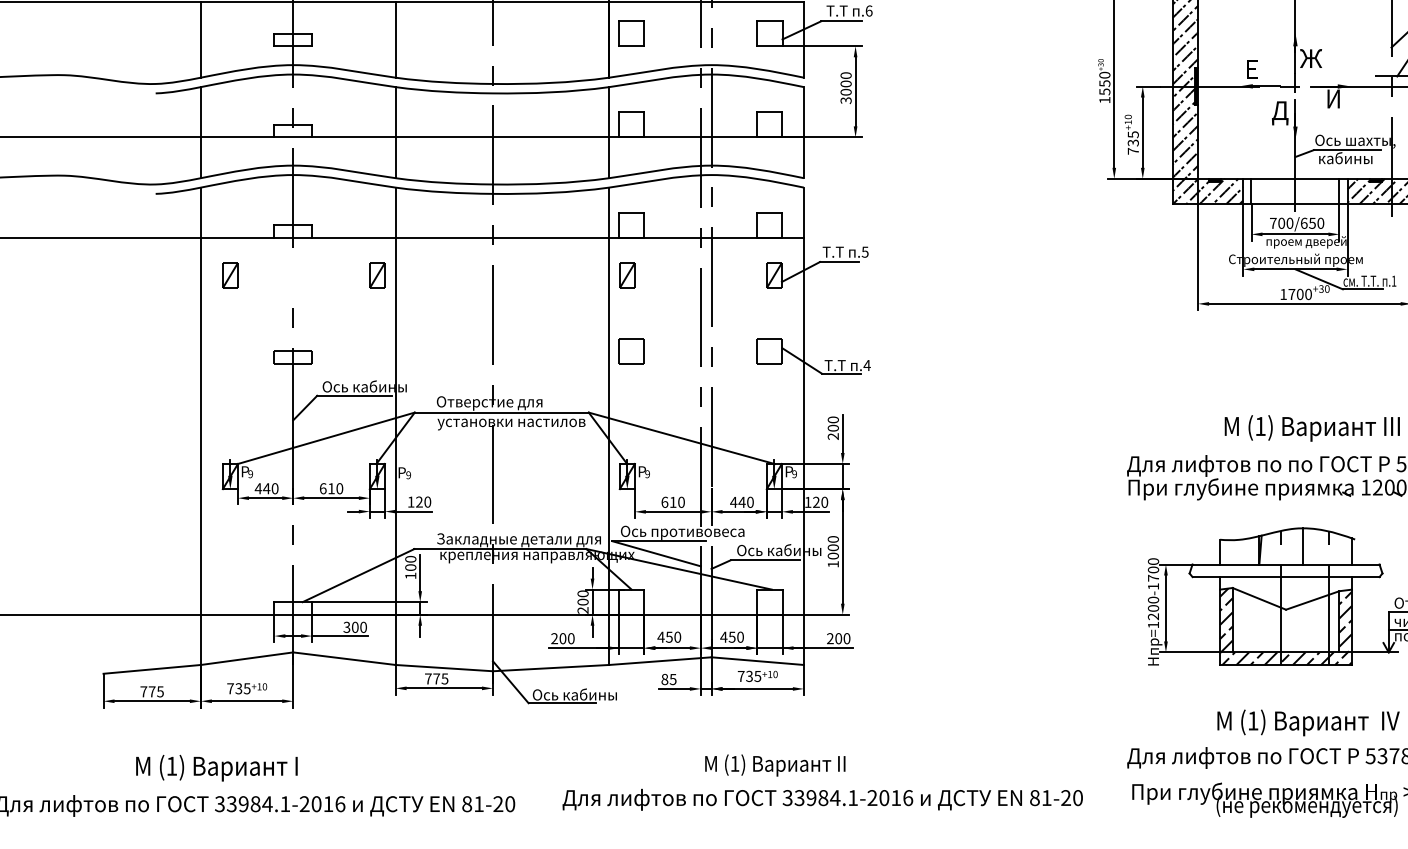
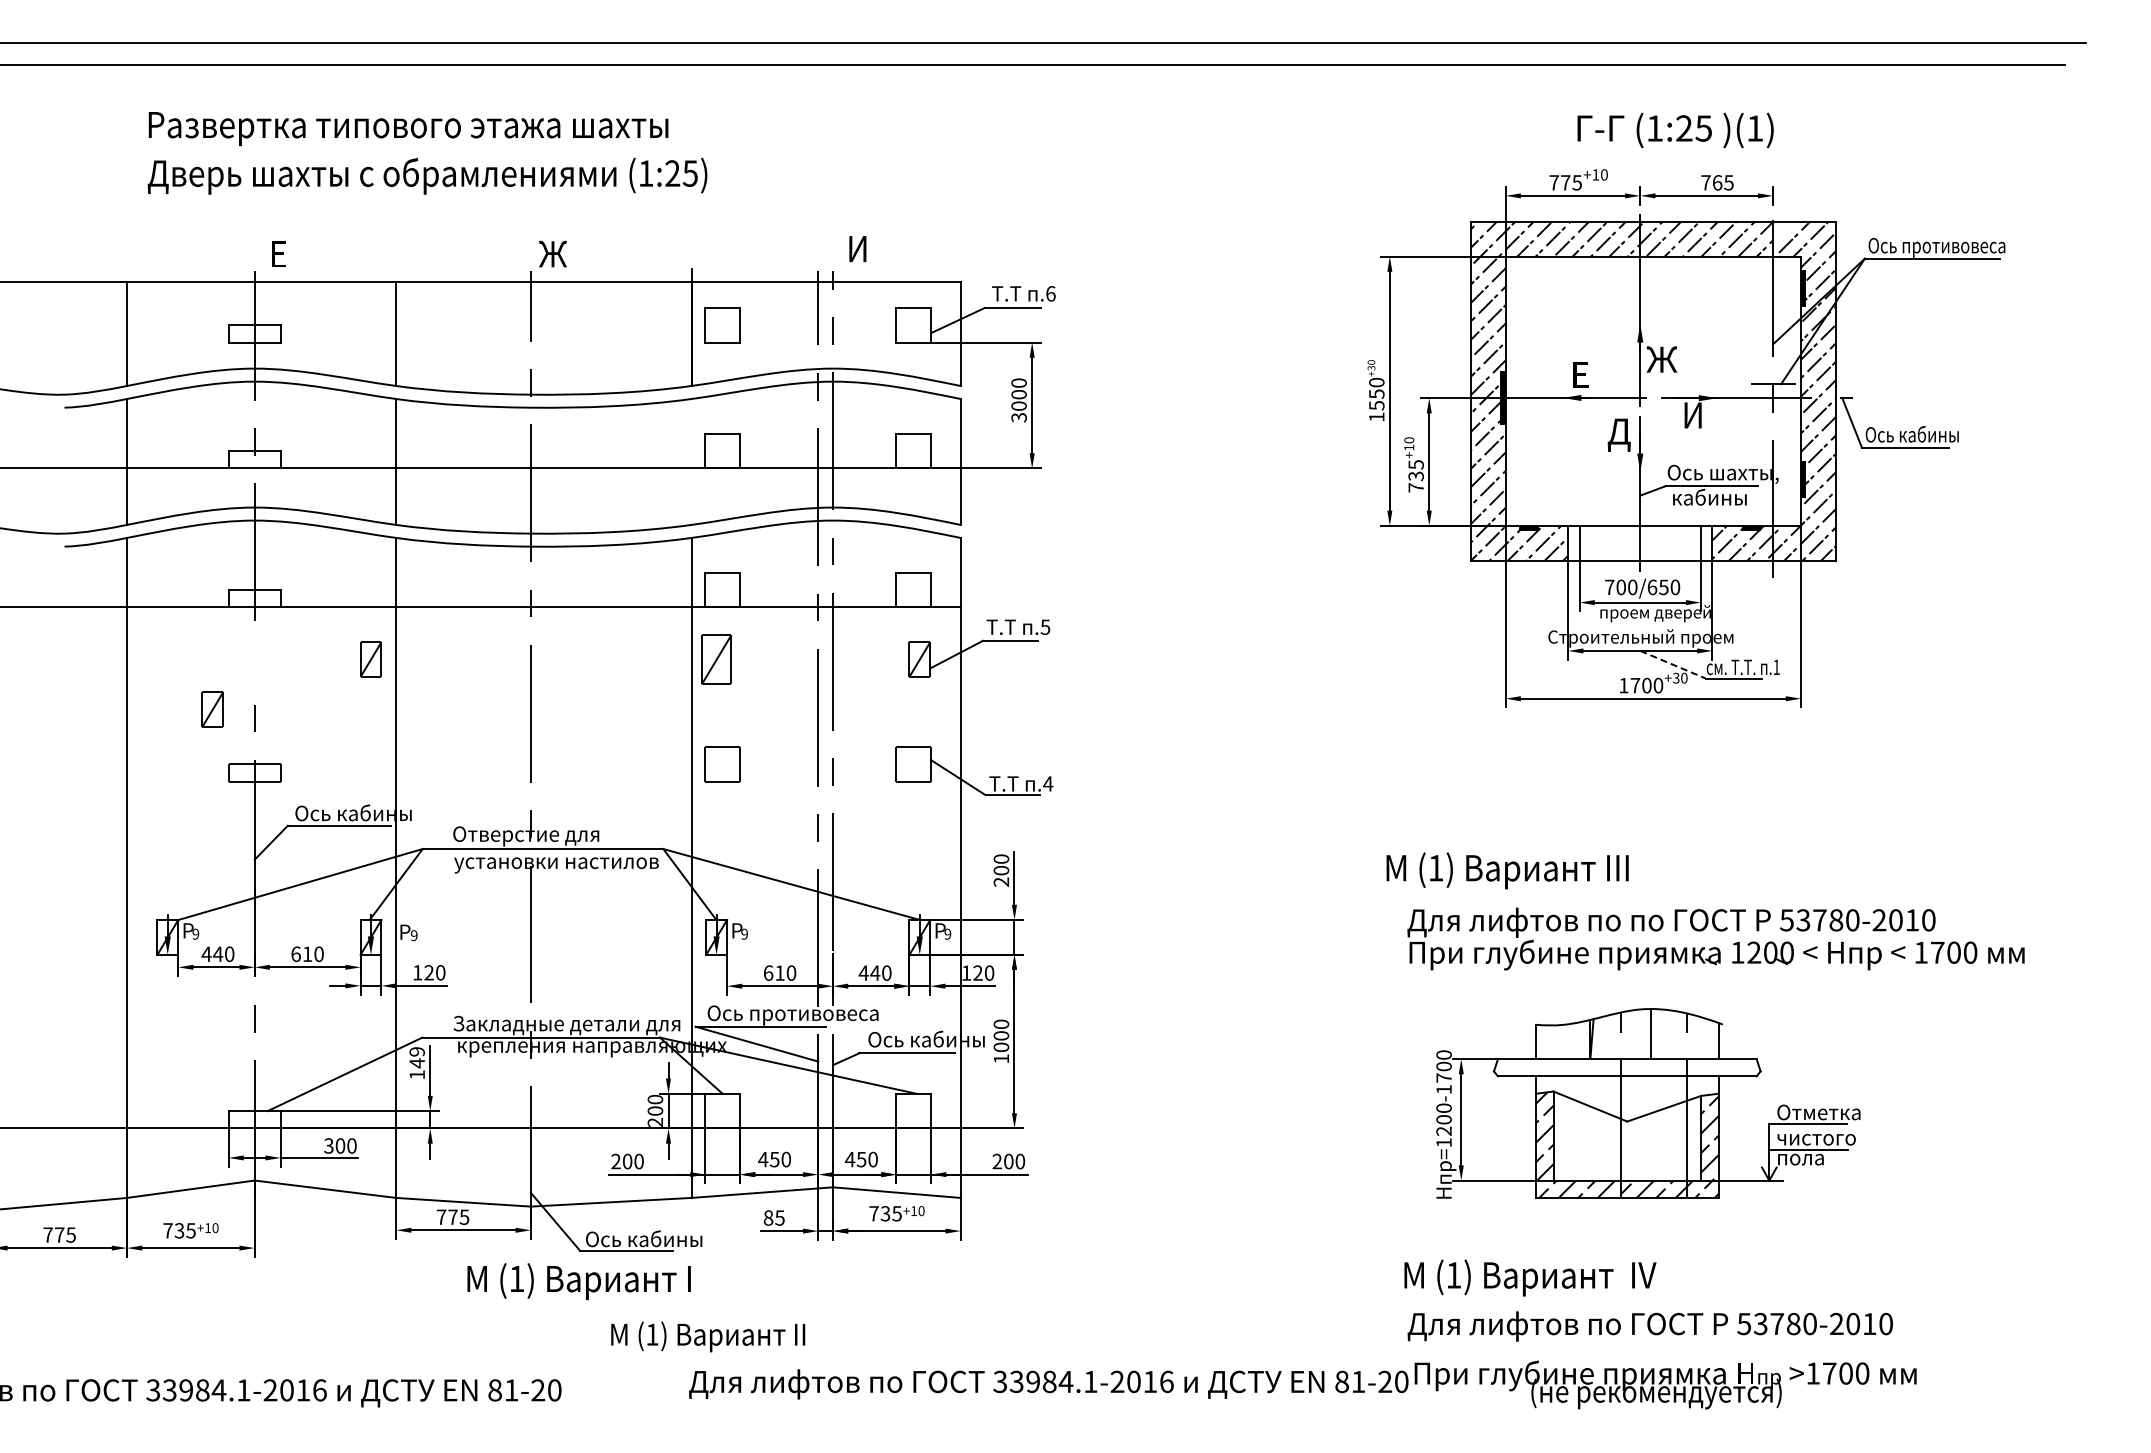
line: (609, 132) -> (691, 461), removed
part: (230, 275) -> (212, 709), moved
part: (627, 275) -> (716, 659), size x1.4
line: (1319, 279) -> (1673, 664), solid -> dashed
text: (1312, 428) -> (1507, 870), moved
text: (410, 563) -> (417, 1057), 100 -> 149
text: (1308, 722) -> (1530, 1277), moved
text: (775, 765) -> (708, 1336), moved
text: (216, 768) -> (578, 1281), moved
text: (822, 799) -> (1048, 1384), moved

